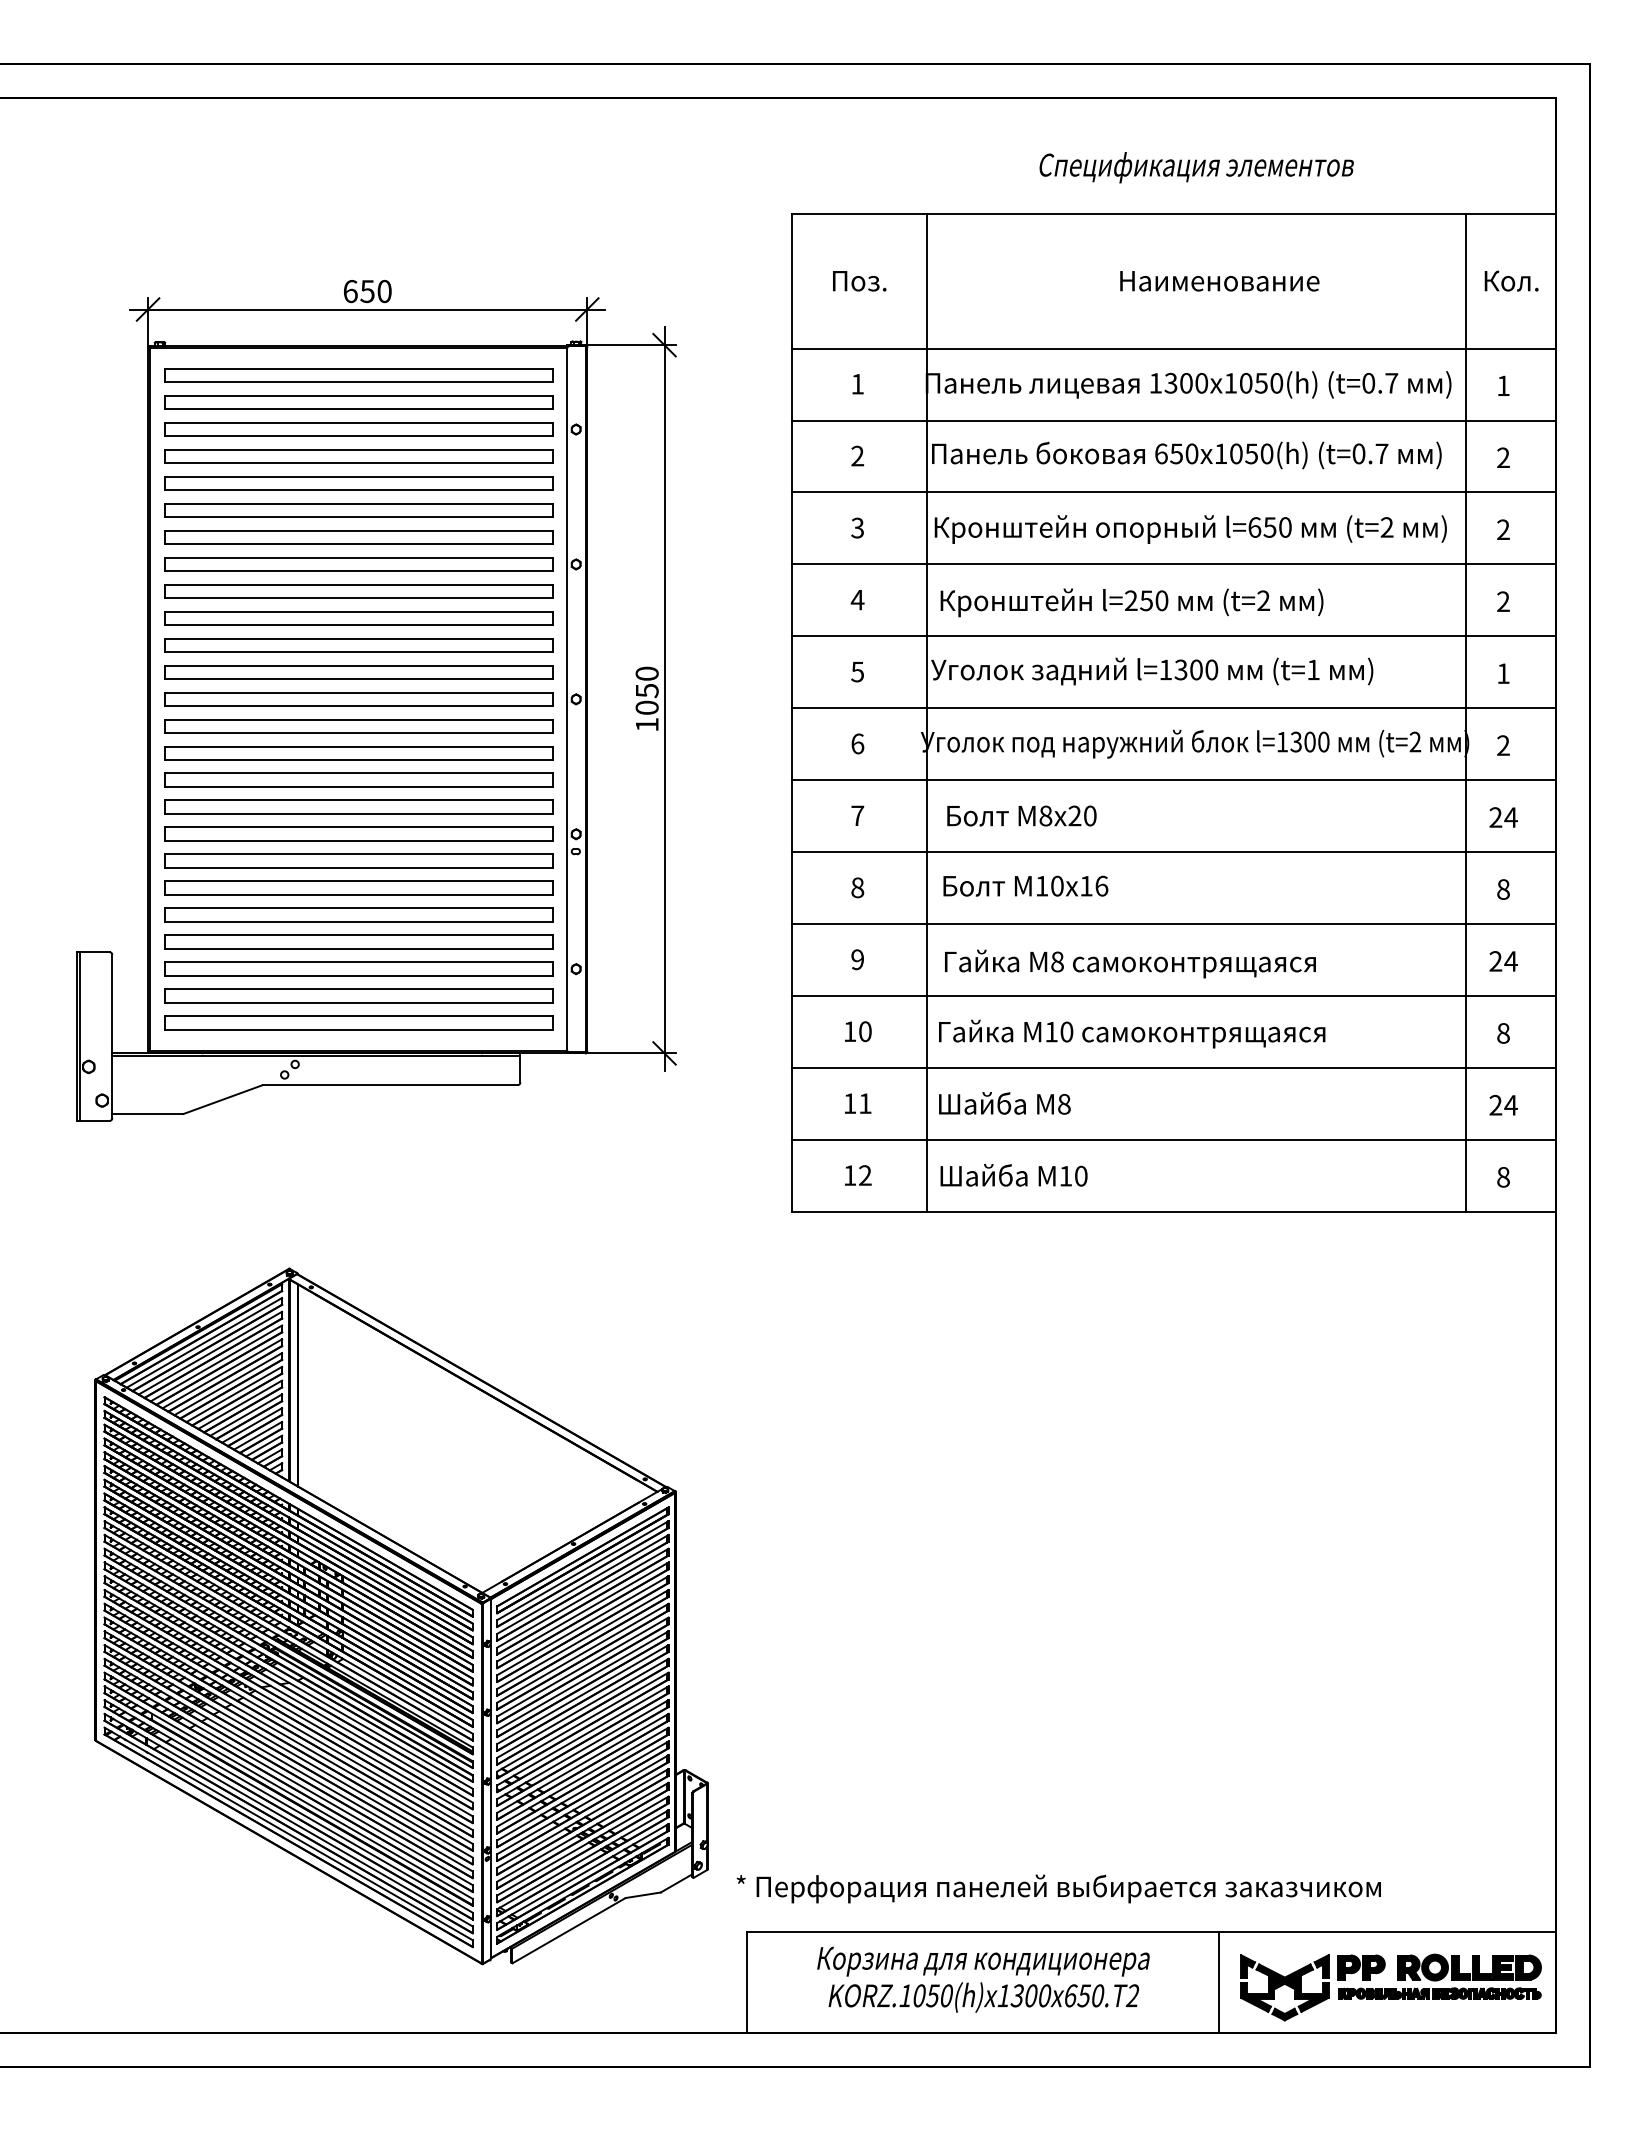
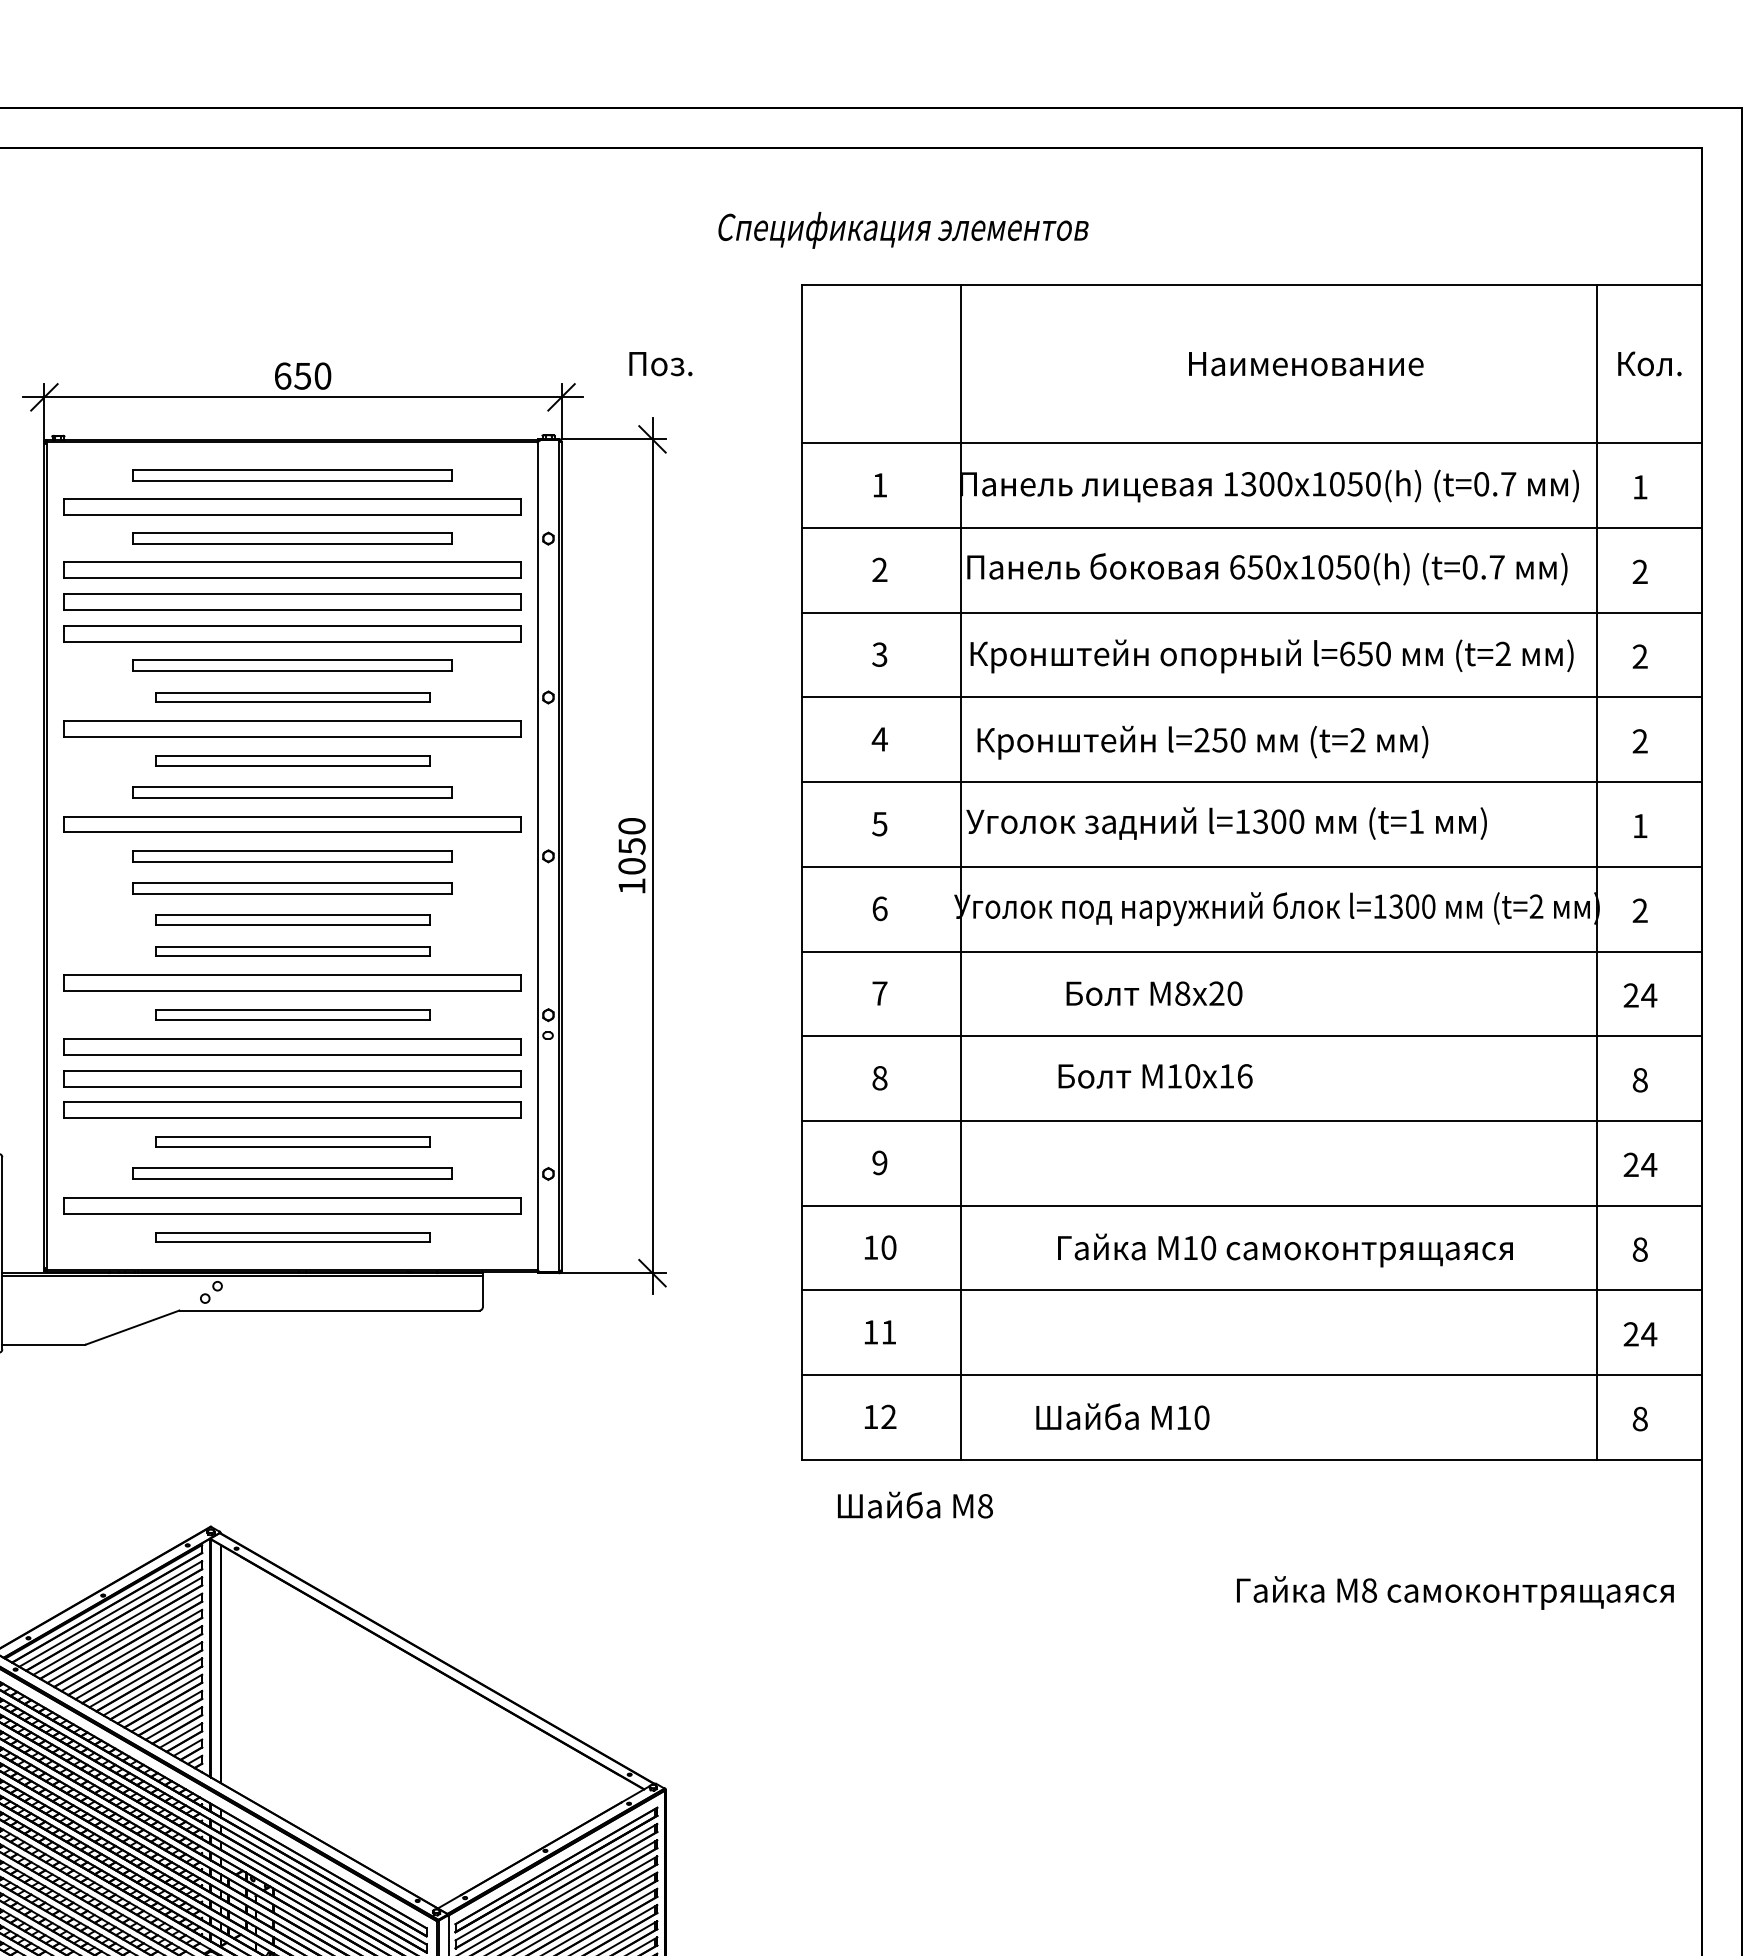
text: (1196, 167) -> (903, 230), moved
text: (859, 281) -> (660, 364), moved
part: (358, 375) -> (292, 475), size x0.7
part: (358, 429) -> (292, 538), size x0.7
part: (358, 537) -> (292, 665), size x0.7
part: (358, 564) -> (292, 697), size x0.6
part: (358, 618) -> (292, 761), size x0.6
part: (358, 645) -> (292, 792), size x0.7
part: (358, 699) -> (292, 856), size x0.7
part: (358, 726) -> (292, 888), size x0.7
part: (358, 753) -> (292, 920), size x0.6
part: (358, 779) -> (292, 950), size x0.6
text: (1021, 815) -> (1153, 993), moved
part: (358, 833) -> (292, 1014), size x0.6
text: (1025, 885) -> (1155, 1075), moved
part: (358, 941) -> (292, 1141), size x0.6
text: (1130, 963) -> (1455, 1592), moved
part: (358, 968) -> (292, 1173), size x0.7
part: (358, 1022) -> (292, 1236), size x0.6
text: (1132, 1033) -> (1285, 1249), moved
text: (1004, 1103) -> (914, 1505), moved
text: (1013, 1175) -> (1122, 1416), moved

